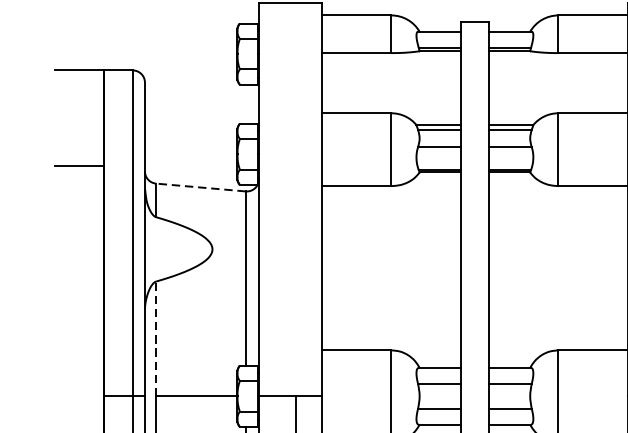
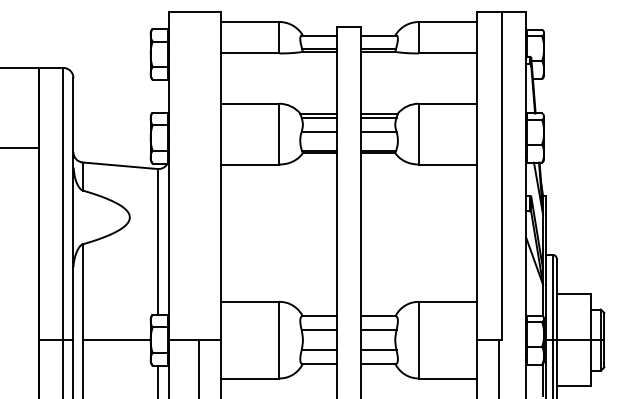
line: (201, 187) -> (120, 165), dashed -> solid
line: (155, 339) -> (82, 292), dashed -> solid

